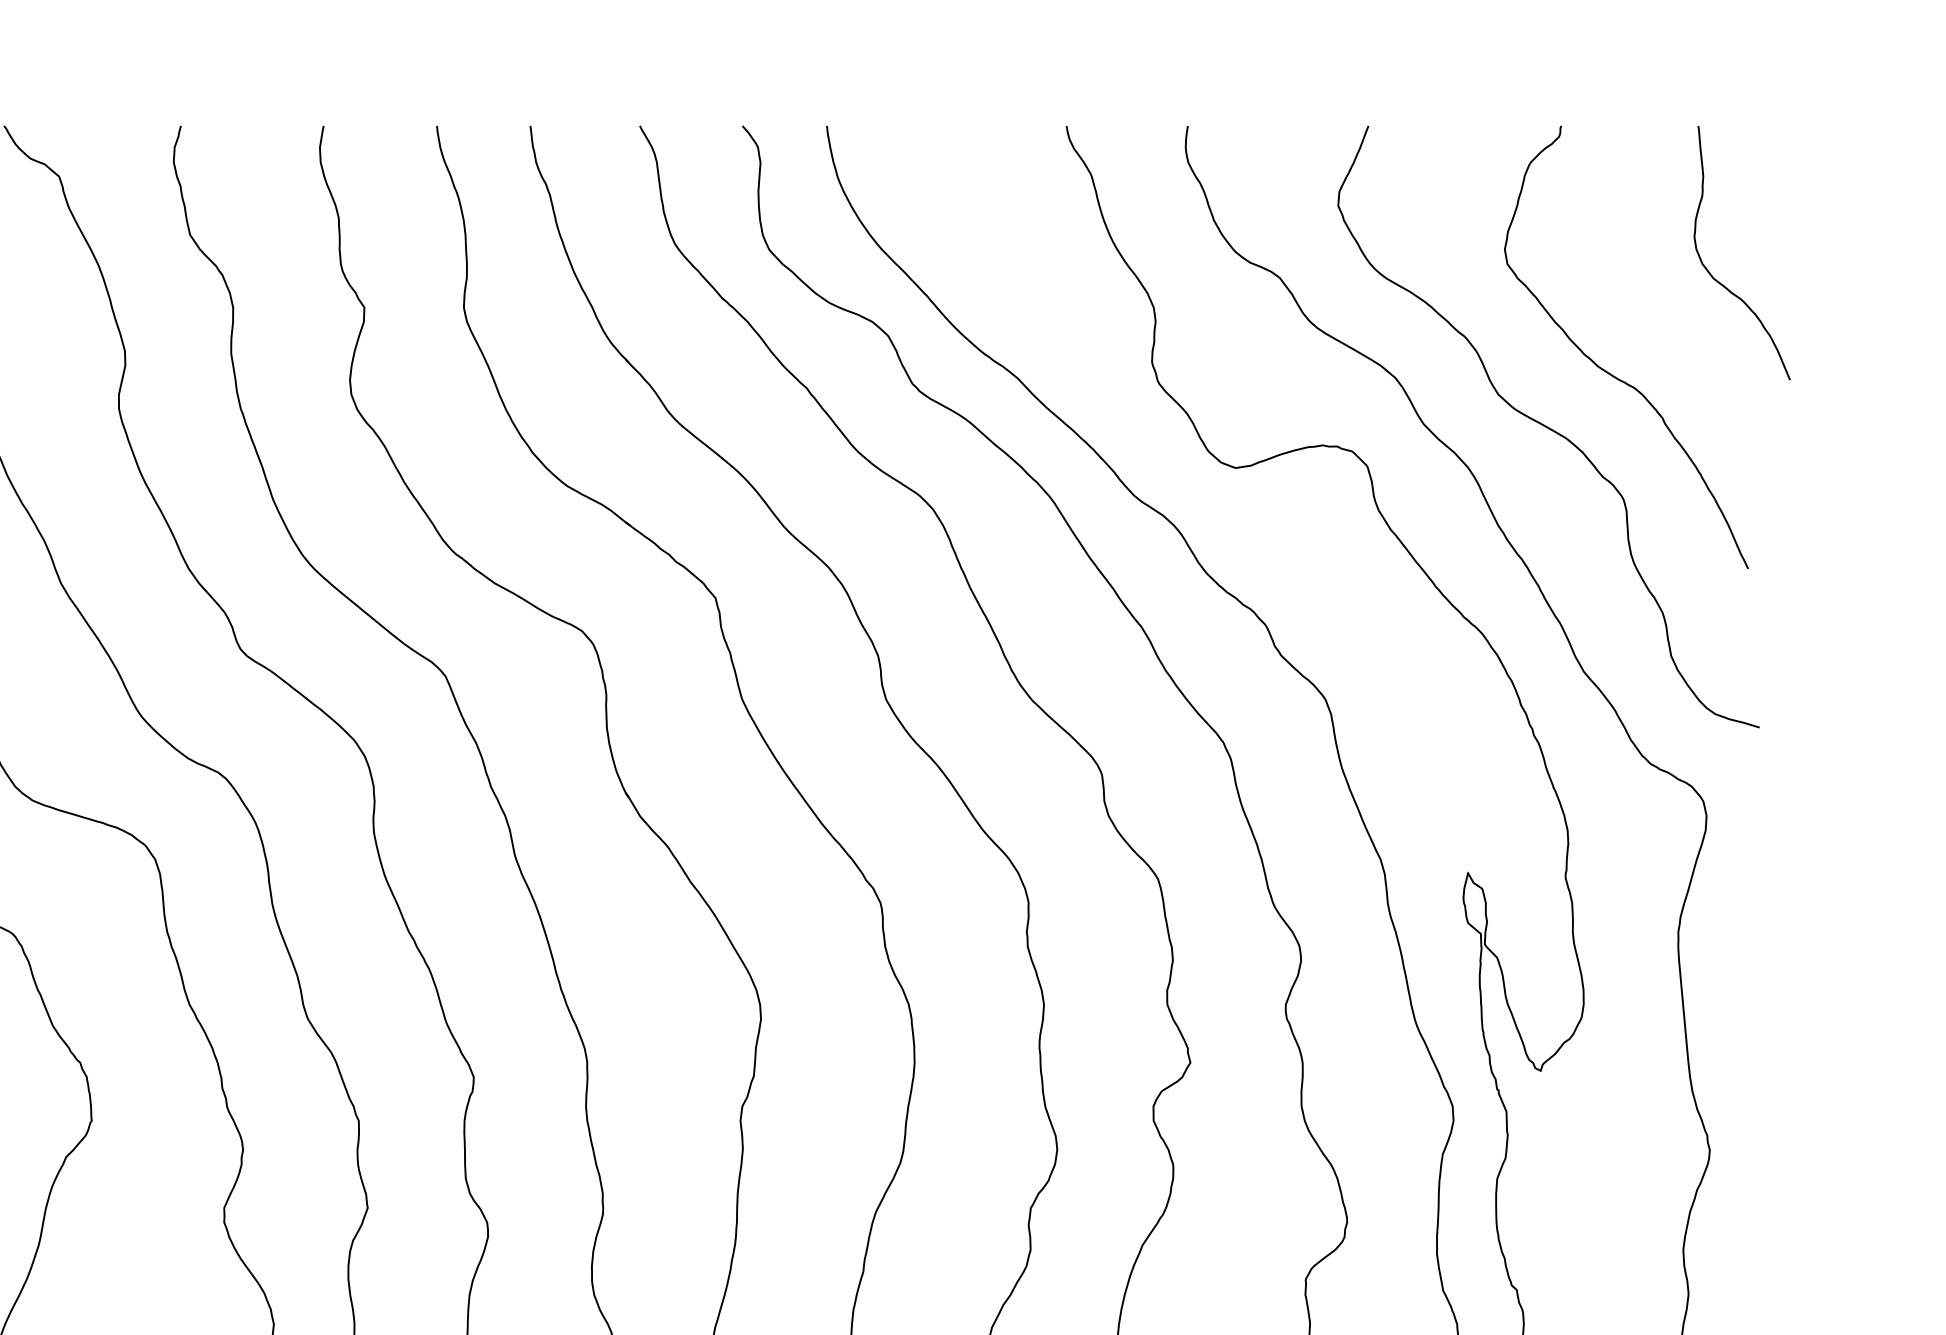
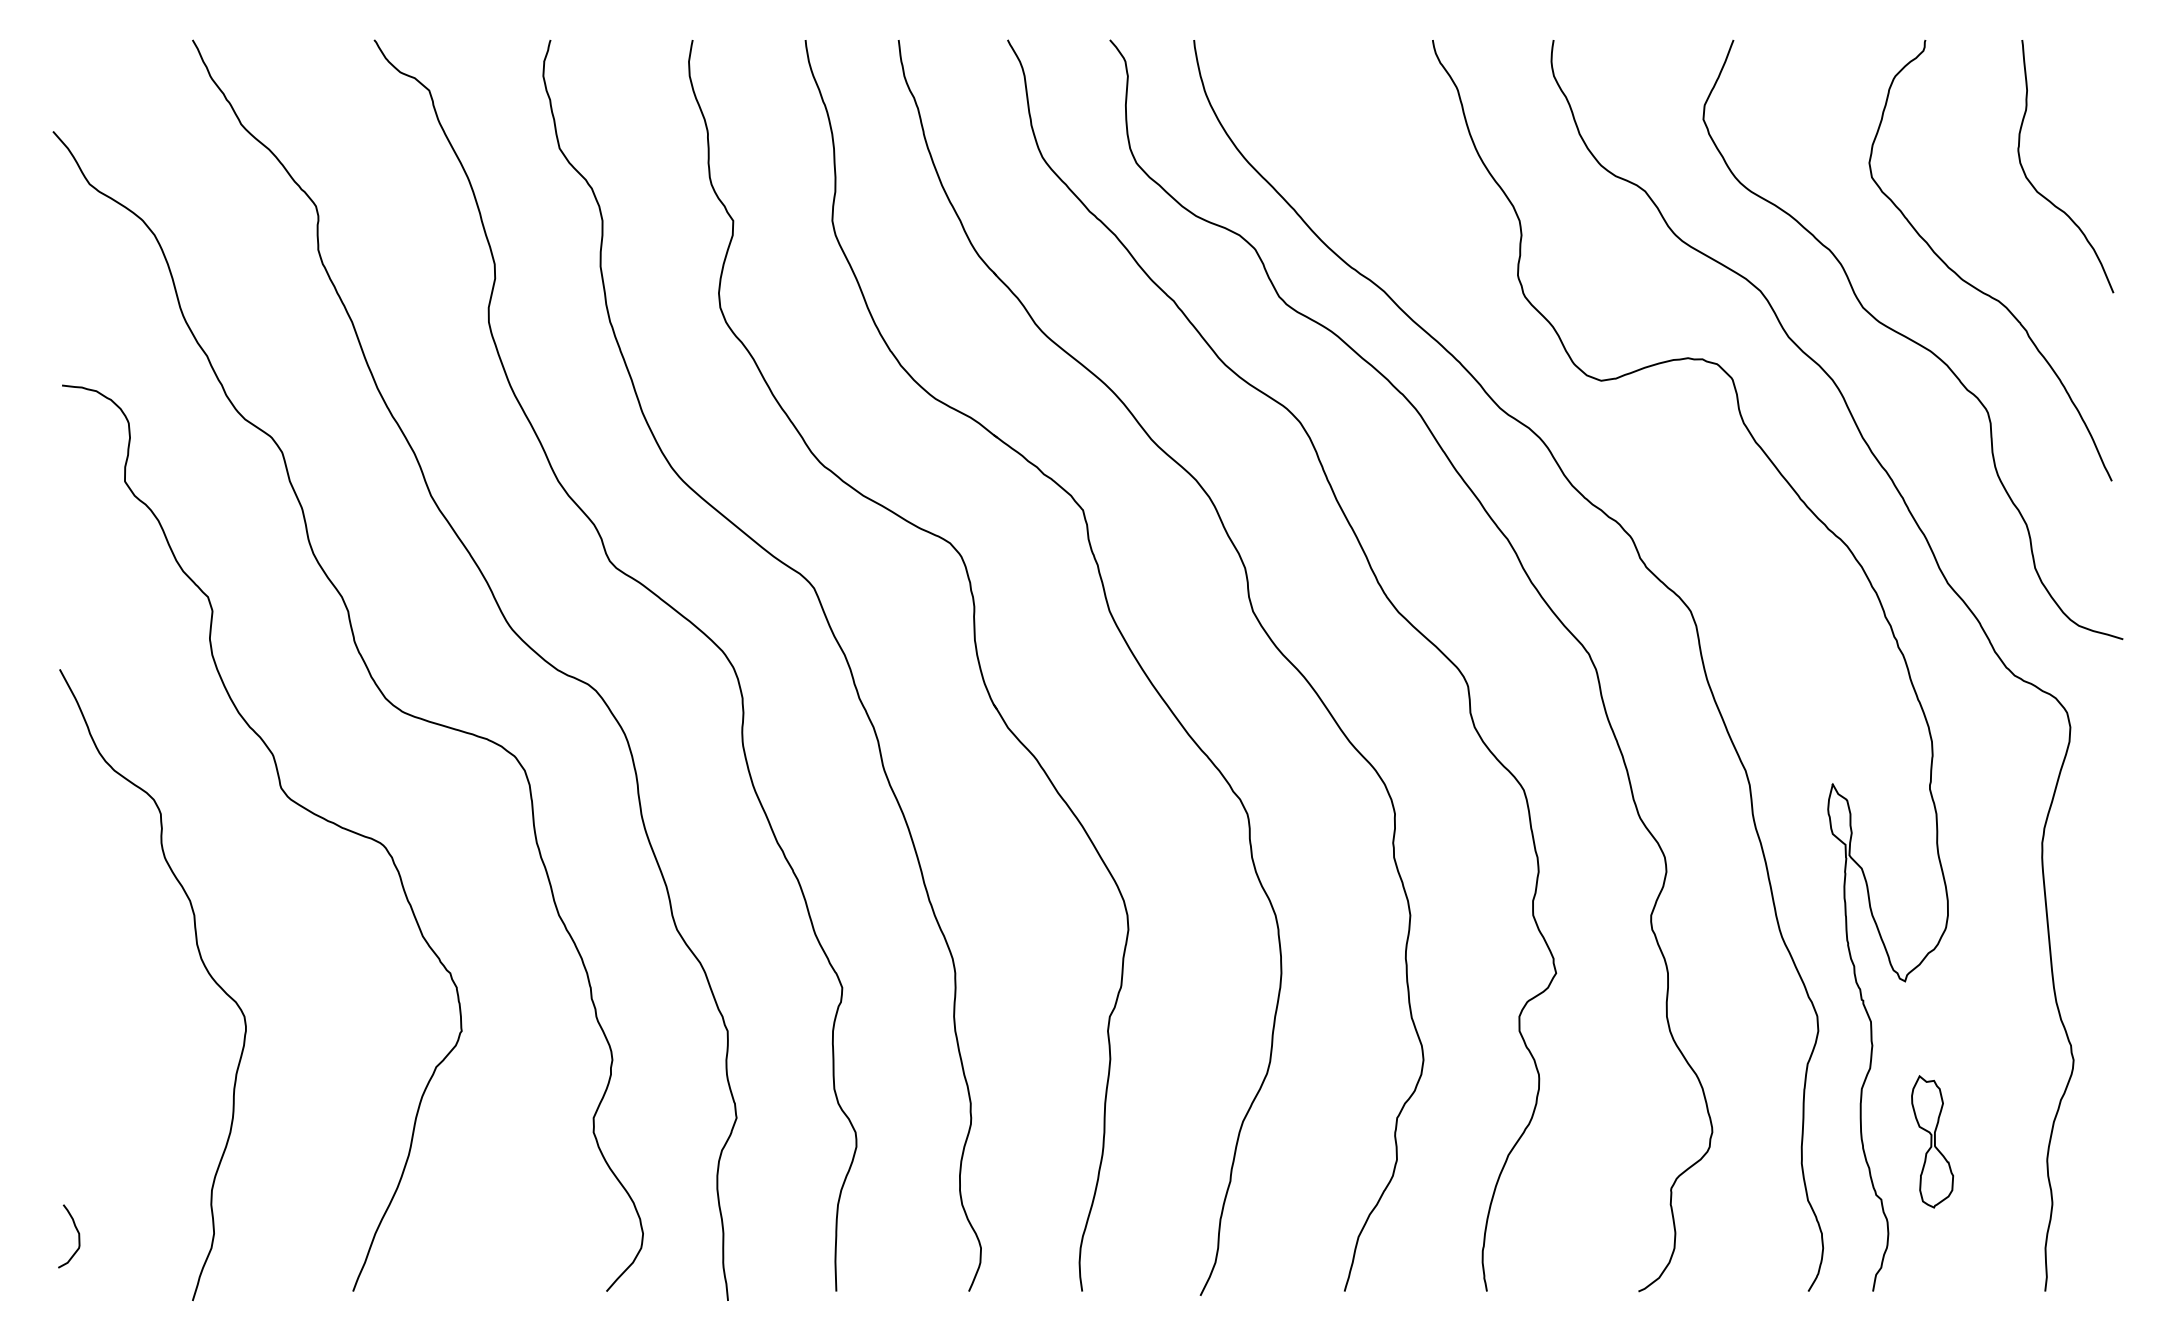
curve: (1717, 280) -> (2041, 193), moved
part: (1568, 1231) -> (1932, 1141), added

